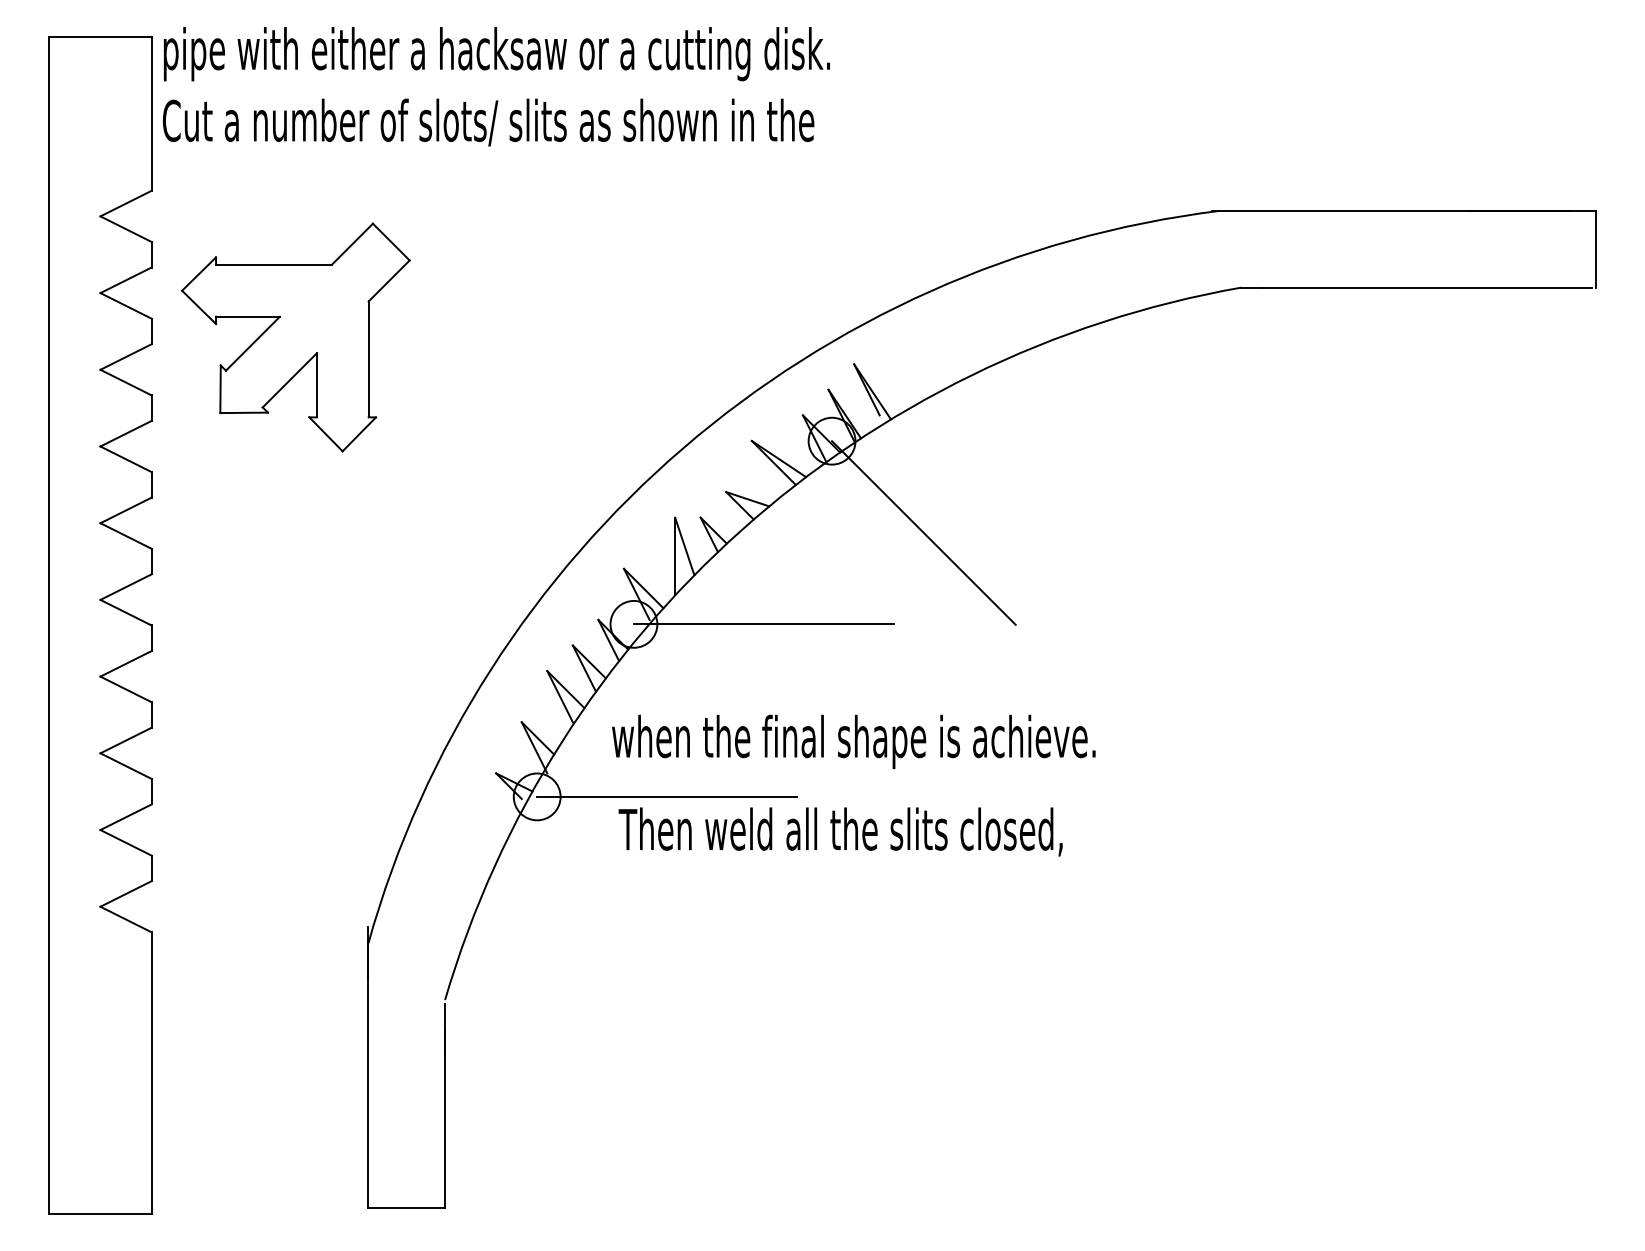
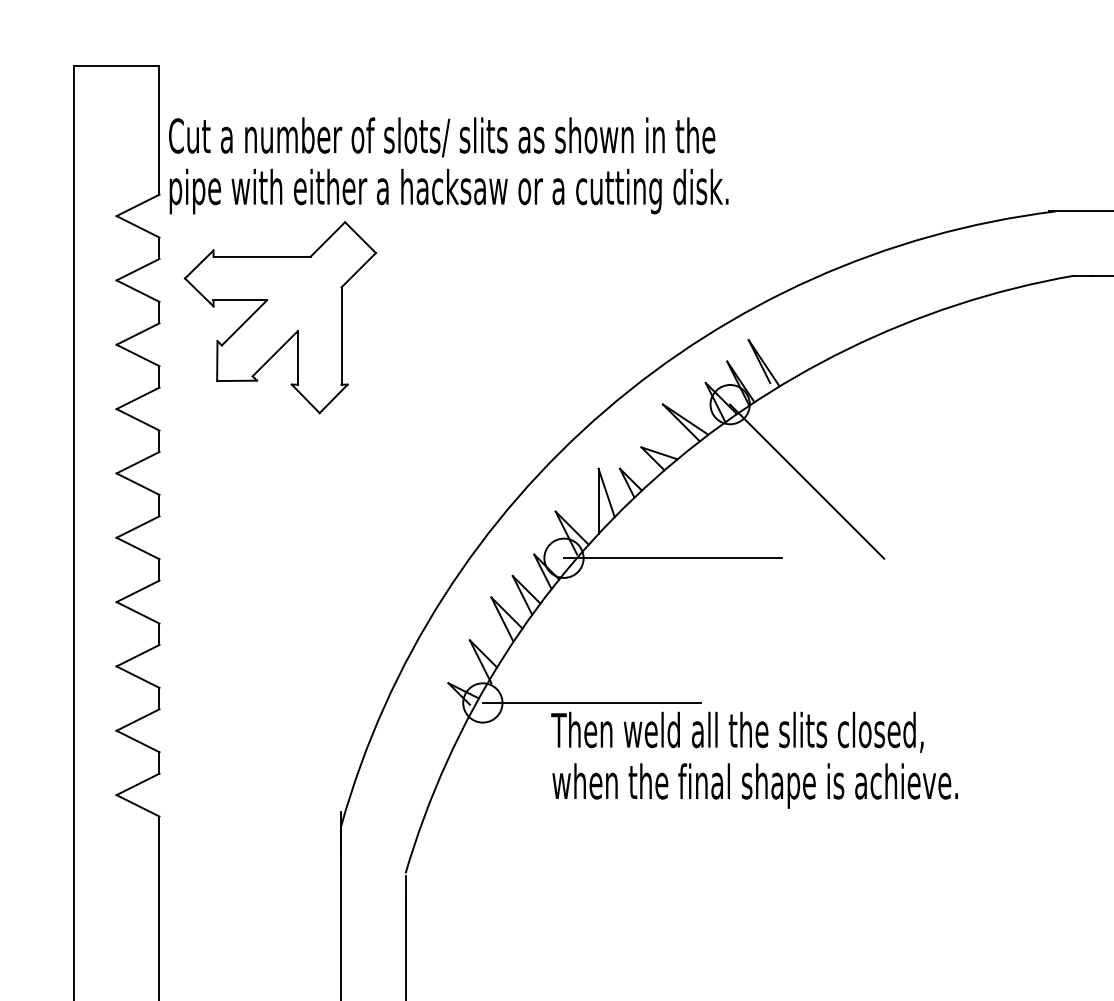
text: (496, 54) -> (448, 191), moved
text: (853, 741) -> (754, 785), moved

